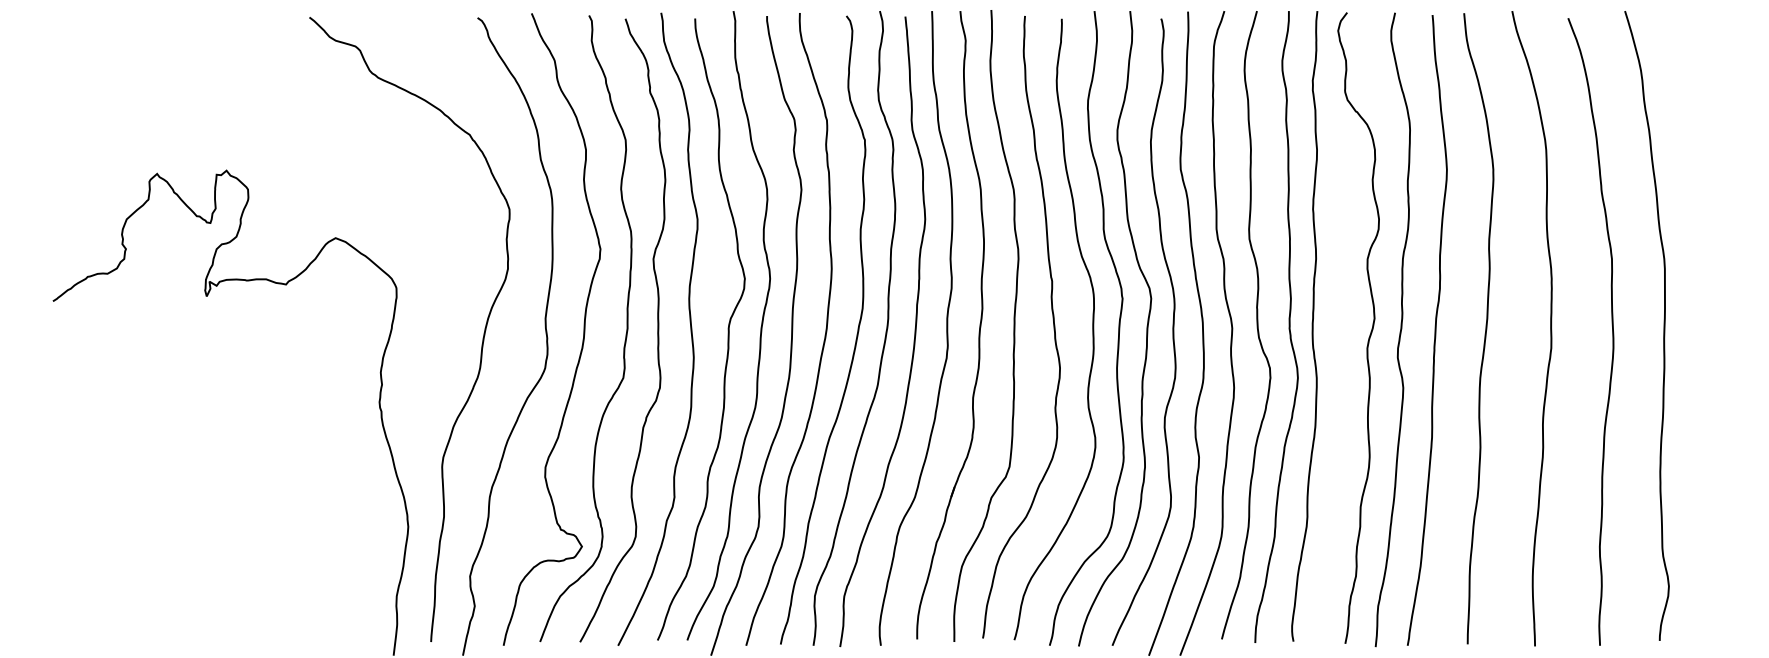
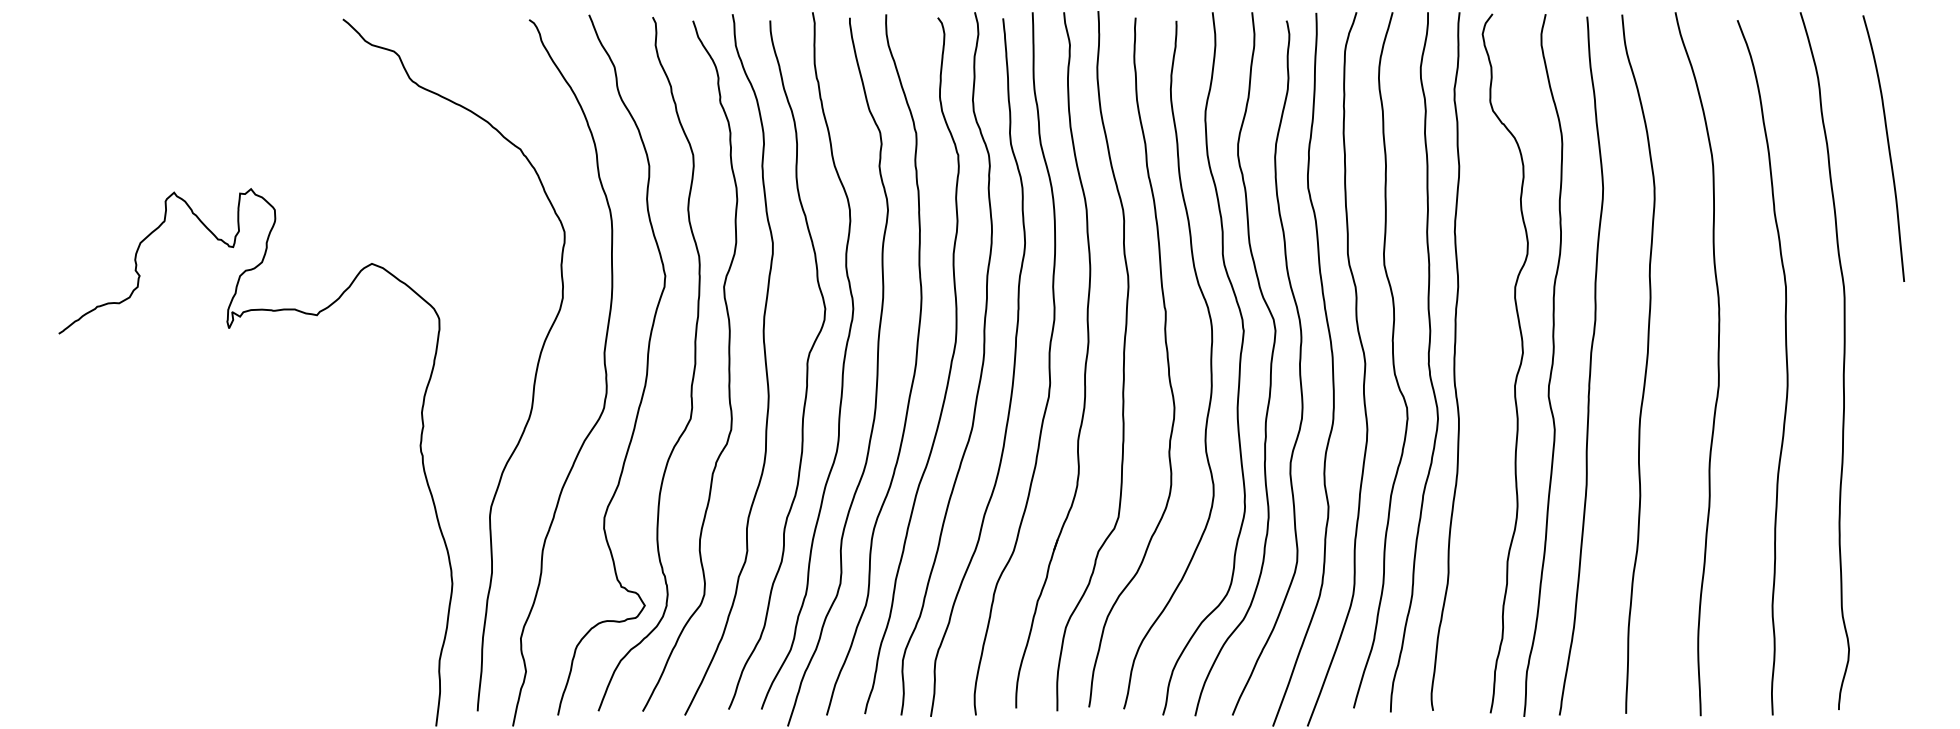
curve: (1703, 131) -> (1887, 145), added

